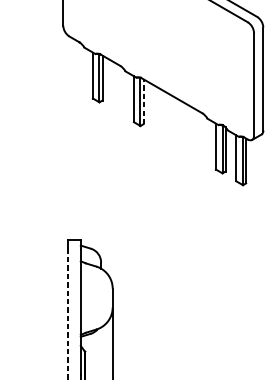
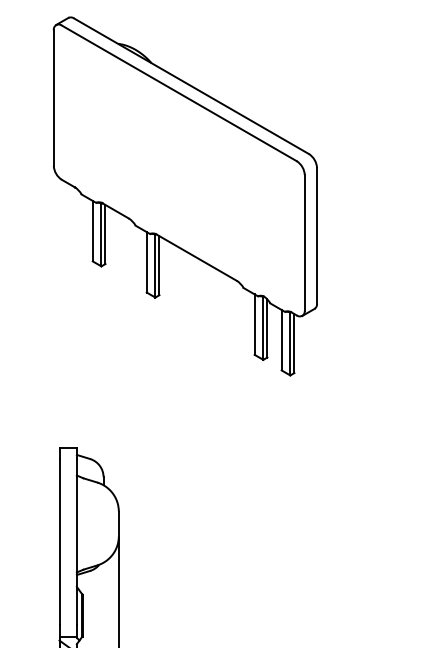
line: (143, 101) -> (159, 265), dashed -> solid
line: (67, 312) -> (59, 542), dashed -> solid

